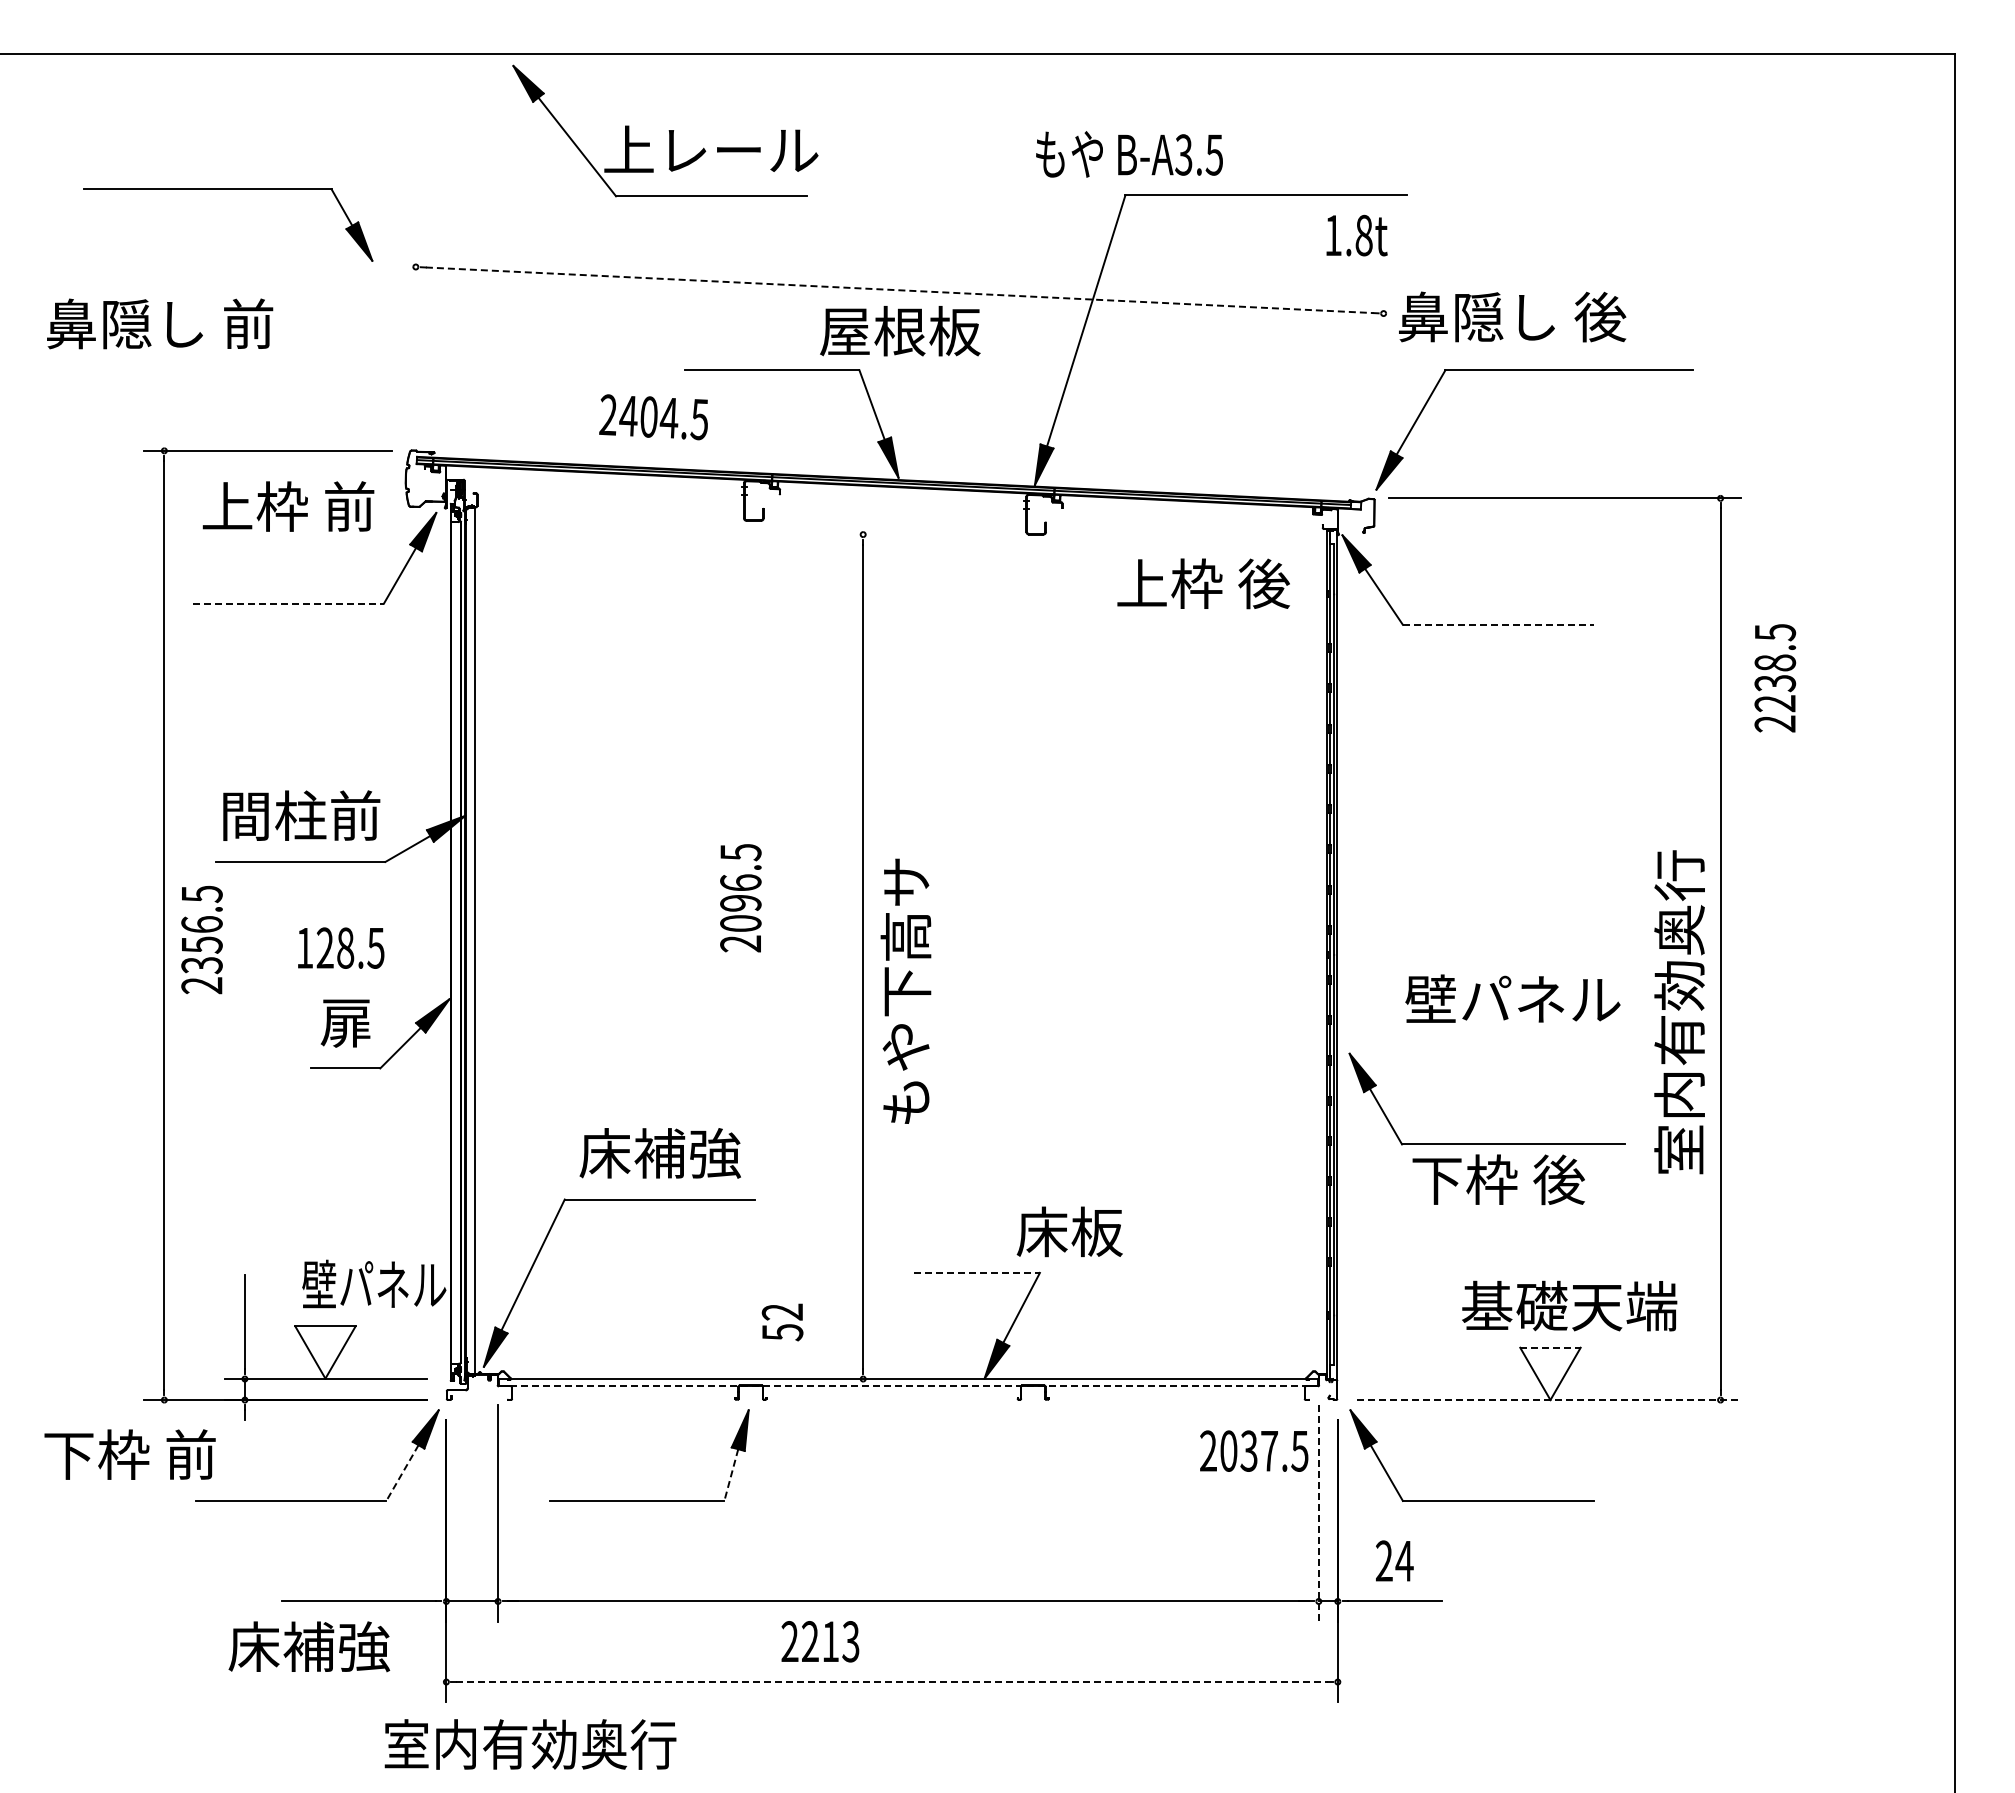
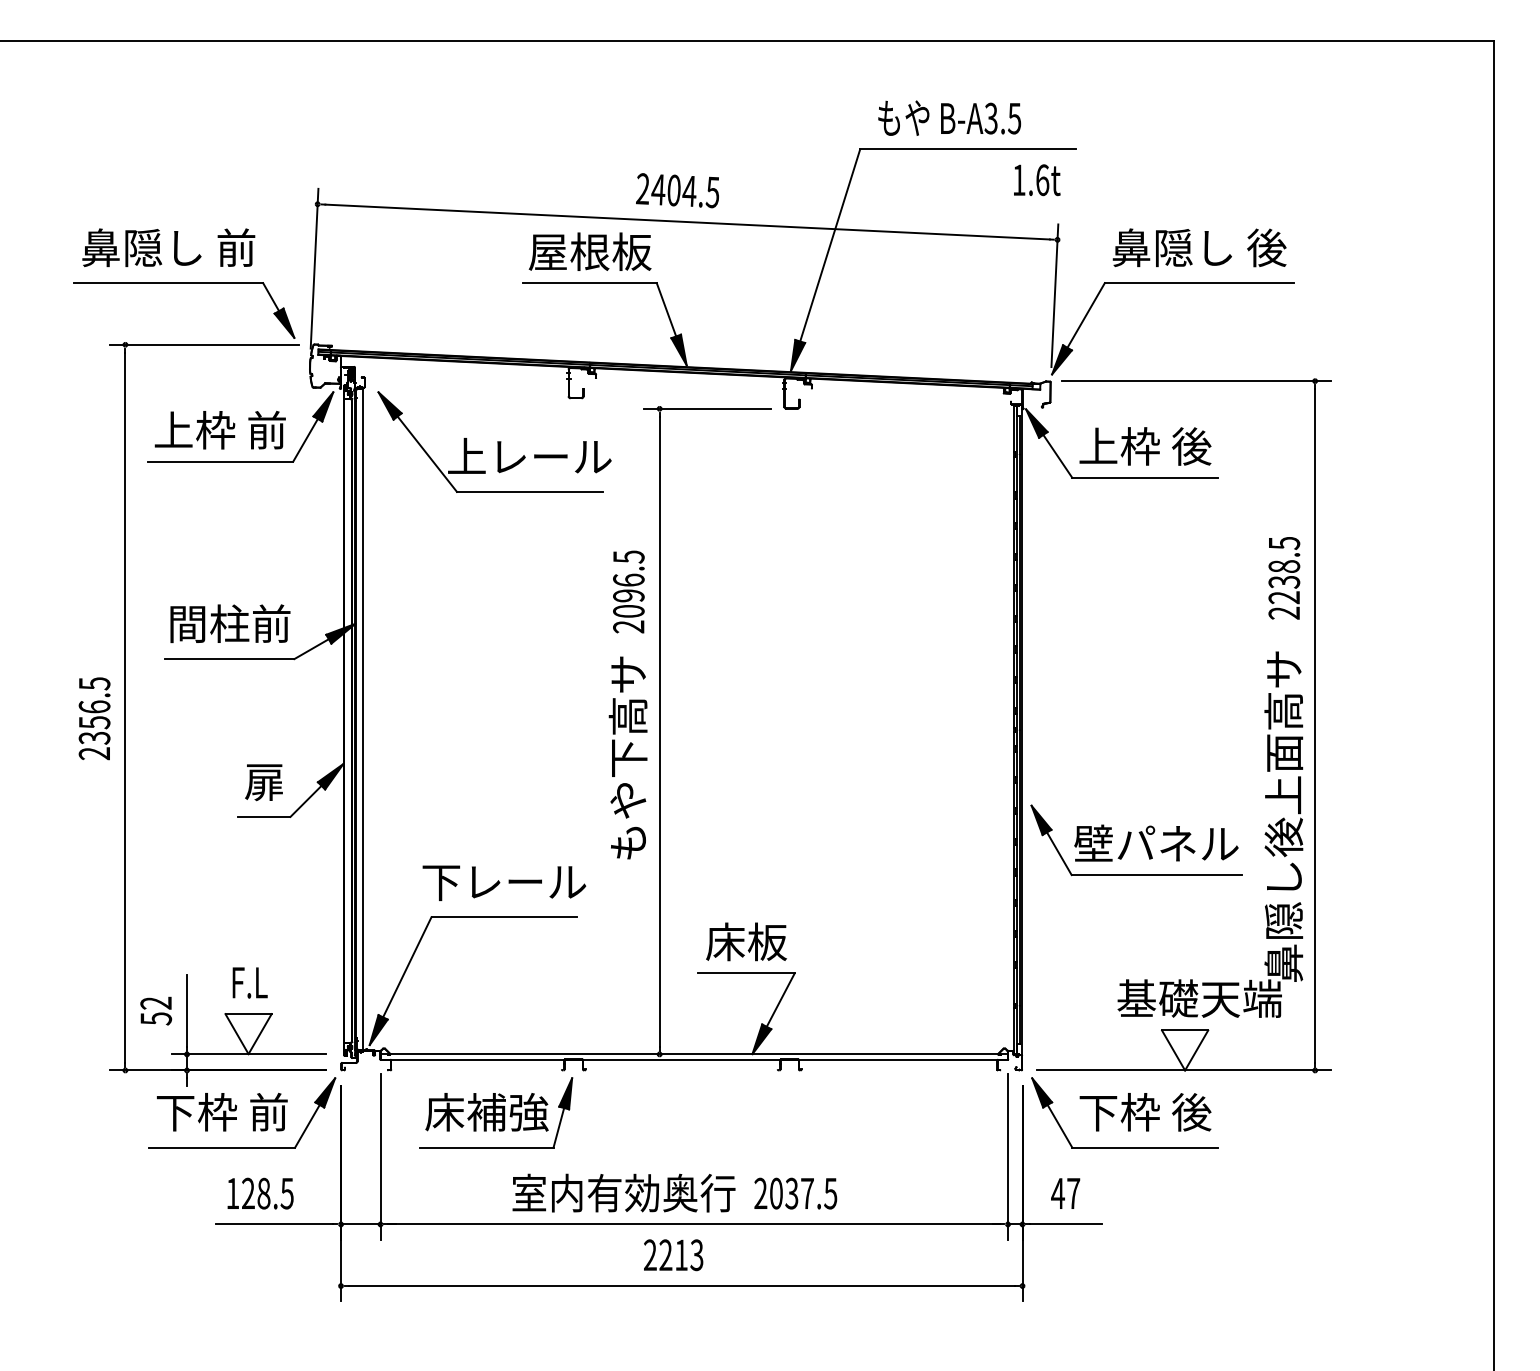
part: (665, 130) -> (494, 441), moved
text: (1129, 154) -> (949, 118), moved
part: (228, 189) -> (184, 283), moved
text: (1363, 235) -> (1042, 180), 1.8t -> 1.6t
line: (900, 290) -> (688, 222), dashed -> solid
text: (1512, 316) -> (1199, 247), moved
text: (160, 323) -> (169, 247), moved
text: (900, 331) -> (590, 252), moved
line: (411, 350) -> (314, 268), added
line: (1379, 386) -> (1054, 295), added
text: (653, 417) -> (677, 190), moved
text: (288, 506) -> (220, 430), moved
line: (925, 534) -> (707, 408), added
text: (1203, 583) -> (1145, 446), moved
line: (289, 603) -> (221, 461), dashed -> solid
line: (1498, 624) -> (1145, 477), dashed -> solid
text: (1775, 678) -> (1284, 578), moved
text: (740, 898) -> (628, 592), moved
text: (201, 940) -> (94, 719), moved
text: (341, 947) -> (260, 1193), moved
text: (905, 990) -> (627, 757), moved
text: (1512, 998) -> (1156, 842), moved
text: (1679, 1067) -> (1283, 816), 室内有効奥行 -> 鼻隠し後上面高サ
text: (660, 1153) -> (504, 881), 床補強 -> 下レール
text: (1498, 1179) -> (1145, 1112), moved
text: (1069, 1231) -> (746, 941), moved
line: (977, 1272) -> (747, 972), dashed -> solid
text: (374, 1283) -> (286, 981), 壁パネル -> F.L
text: (782, 1322) -> (156, 1011), moved
line: (1550, 1347) -> (1185, 1030), dashed -> solid
line: (908, 1385) -> (694, 1059), dashed -> solid
line: (1548, 1400) -> (1183, 1070), dashed -> solid
text: (1254, 1450) -> (795, 1193), moved
text: (129, 1454) -> (221, 1112), moved
line: (402, 1473) -> (307, 1126), dashed -> solid
line: (731, 1475) -> (558, 1128), dashed -> solid
line: (1318, 1513) -> (1007, 1157), dashed -> solid
text: (1394, 1560) -> (1065, 1193), 24 -> 47
text: (820, 1641) -> (673, 1255), moved
text: (309, 1646) -> (487, 1112), moved
line: (892, 1682) -> (682, 1286), dashed -> solid
text: (530, 1744) -> (623, 1193), moved

